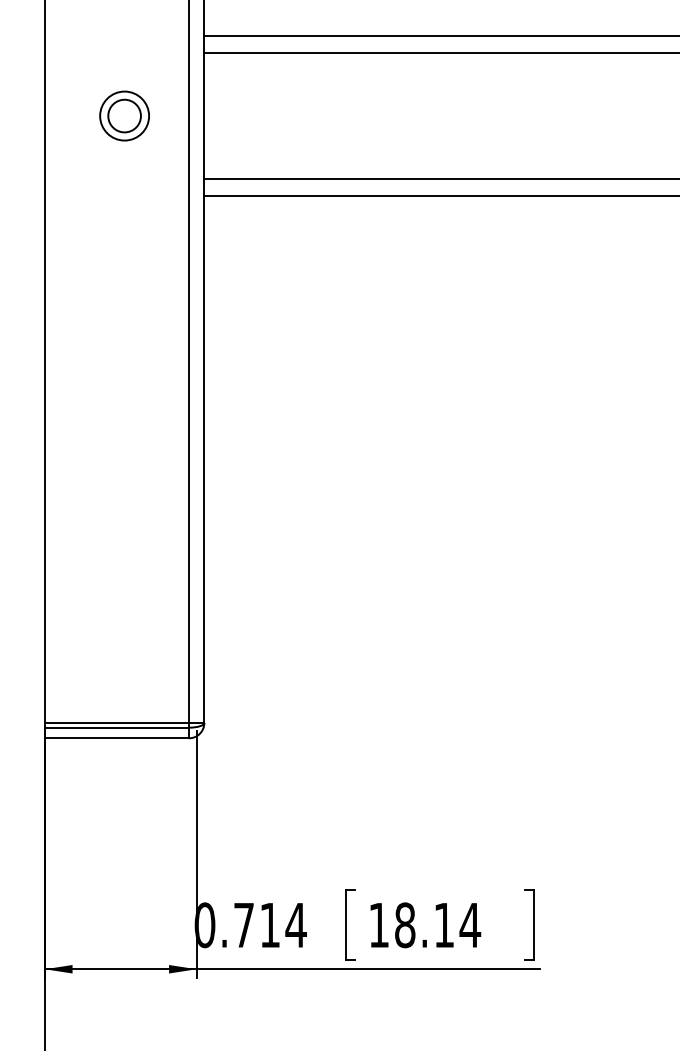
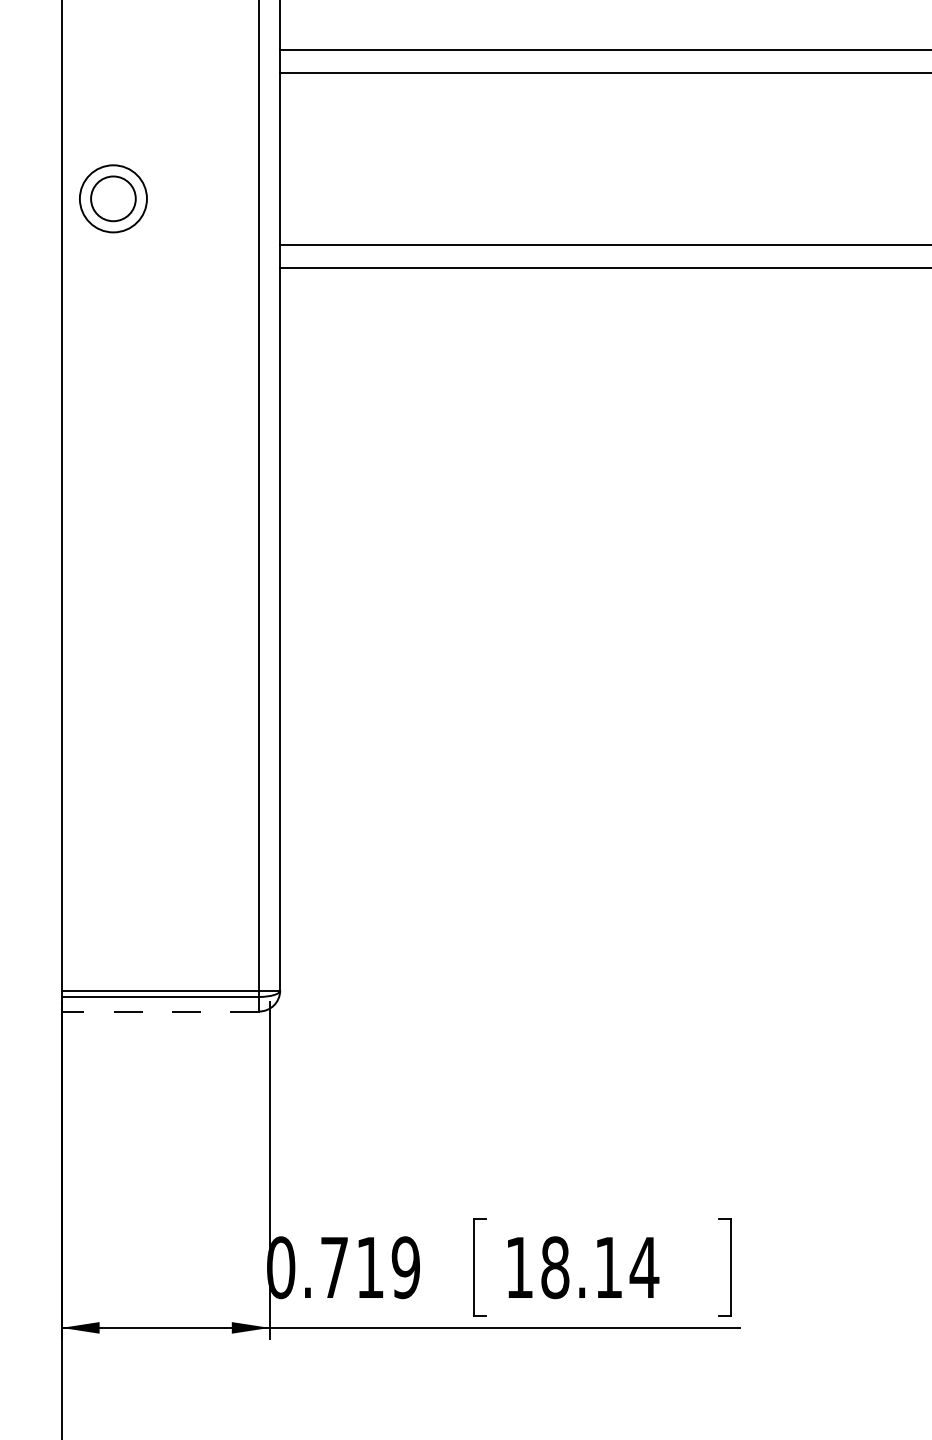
part: (124, 115) -> (113, 198), moved
line: (116, 738) -> (159, 1011), solid -> dashed
text: (295, 925) -> (405, 1267), 0.714 -> 0.719

